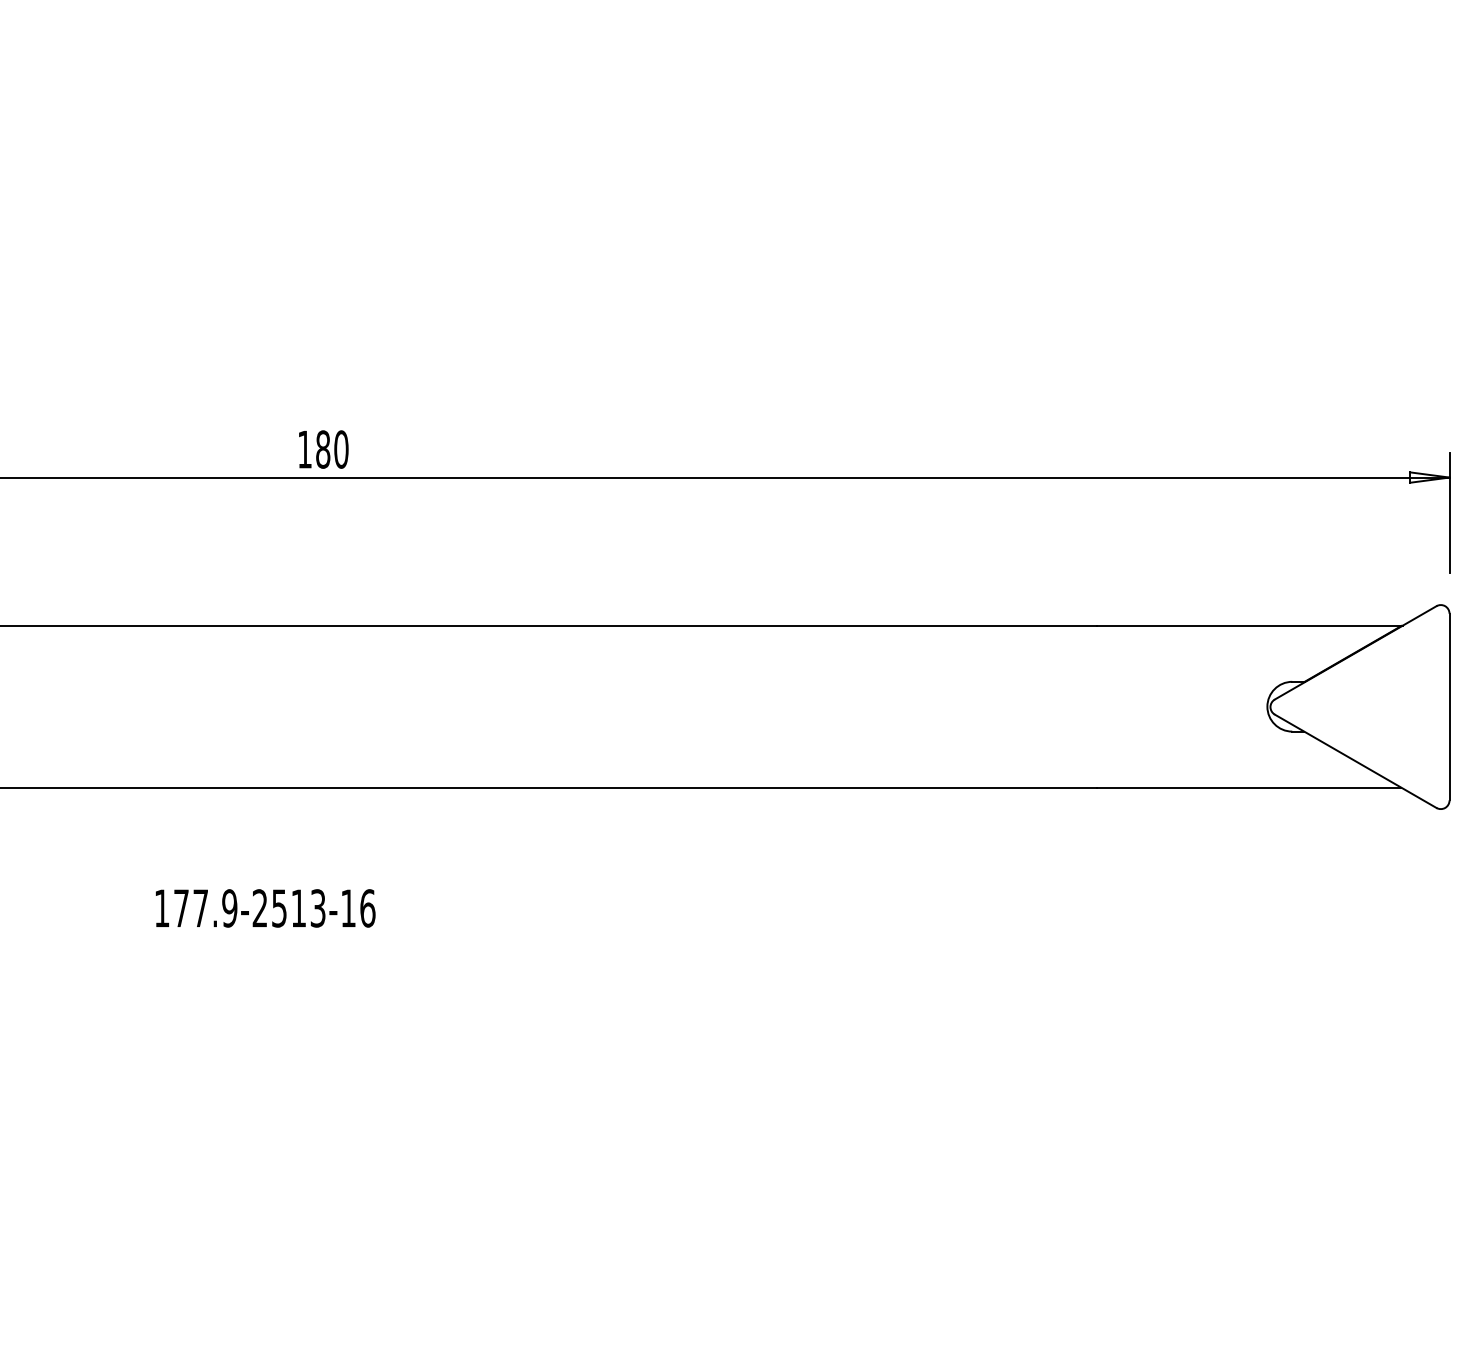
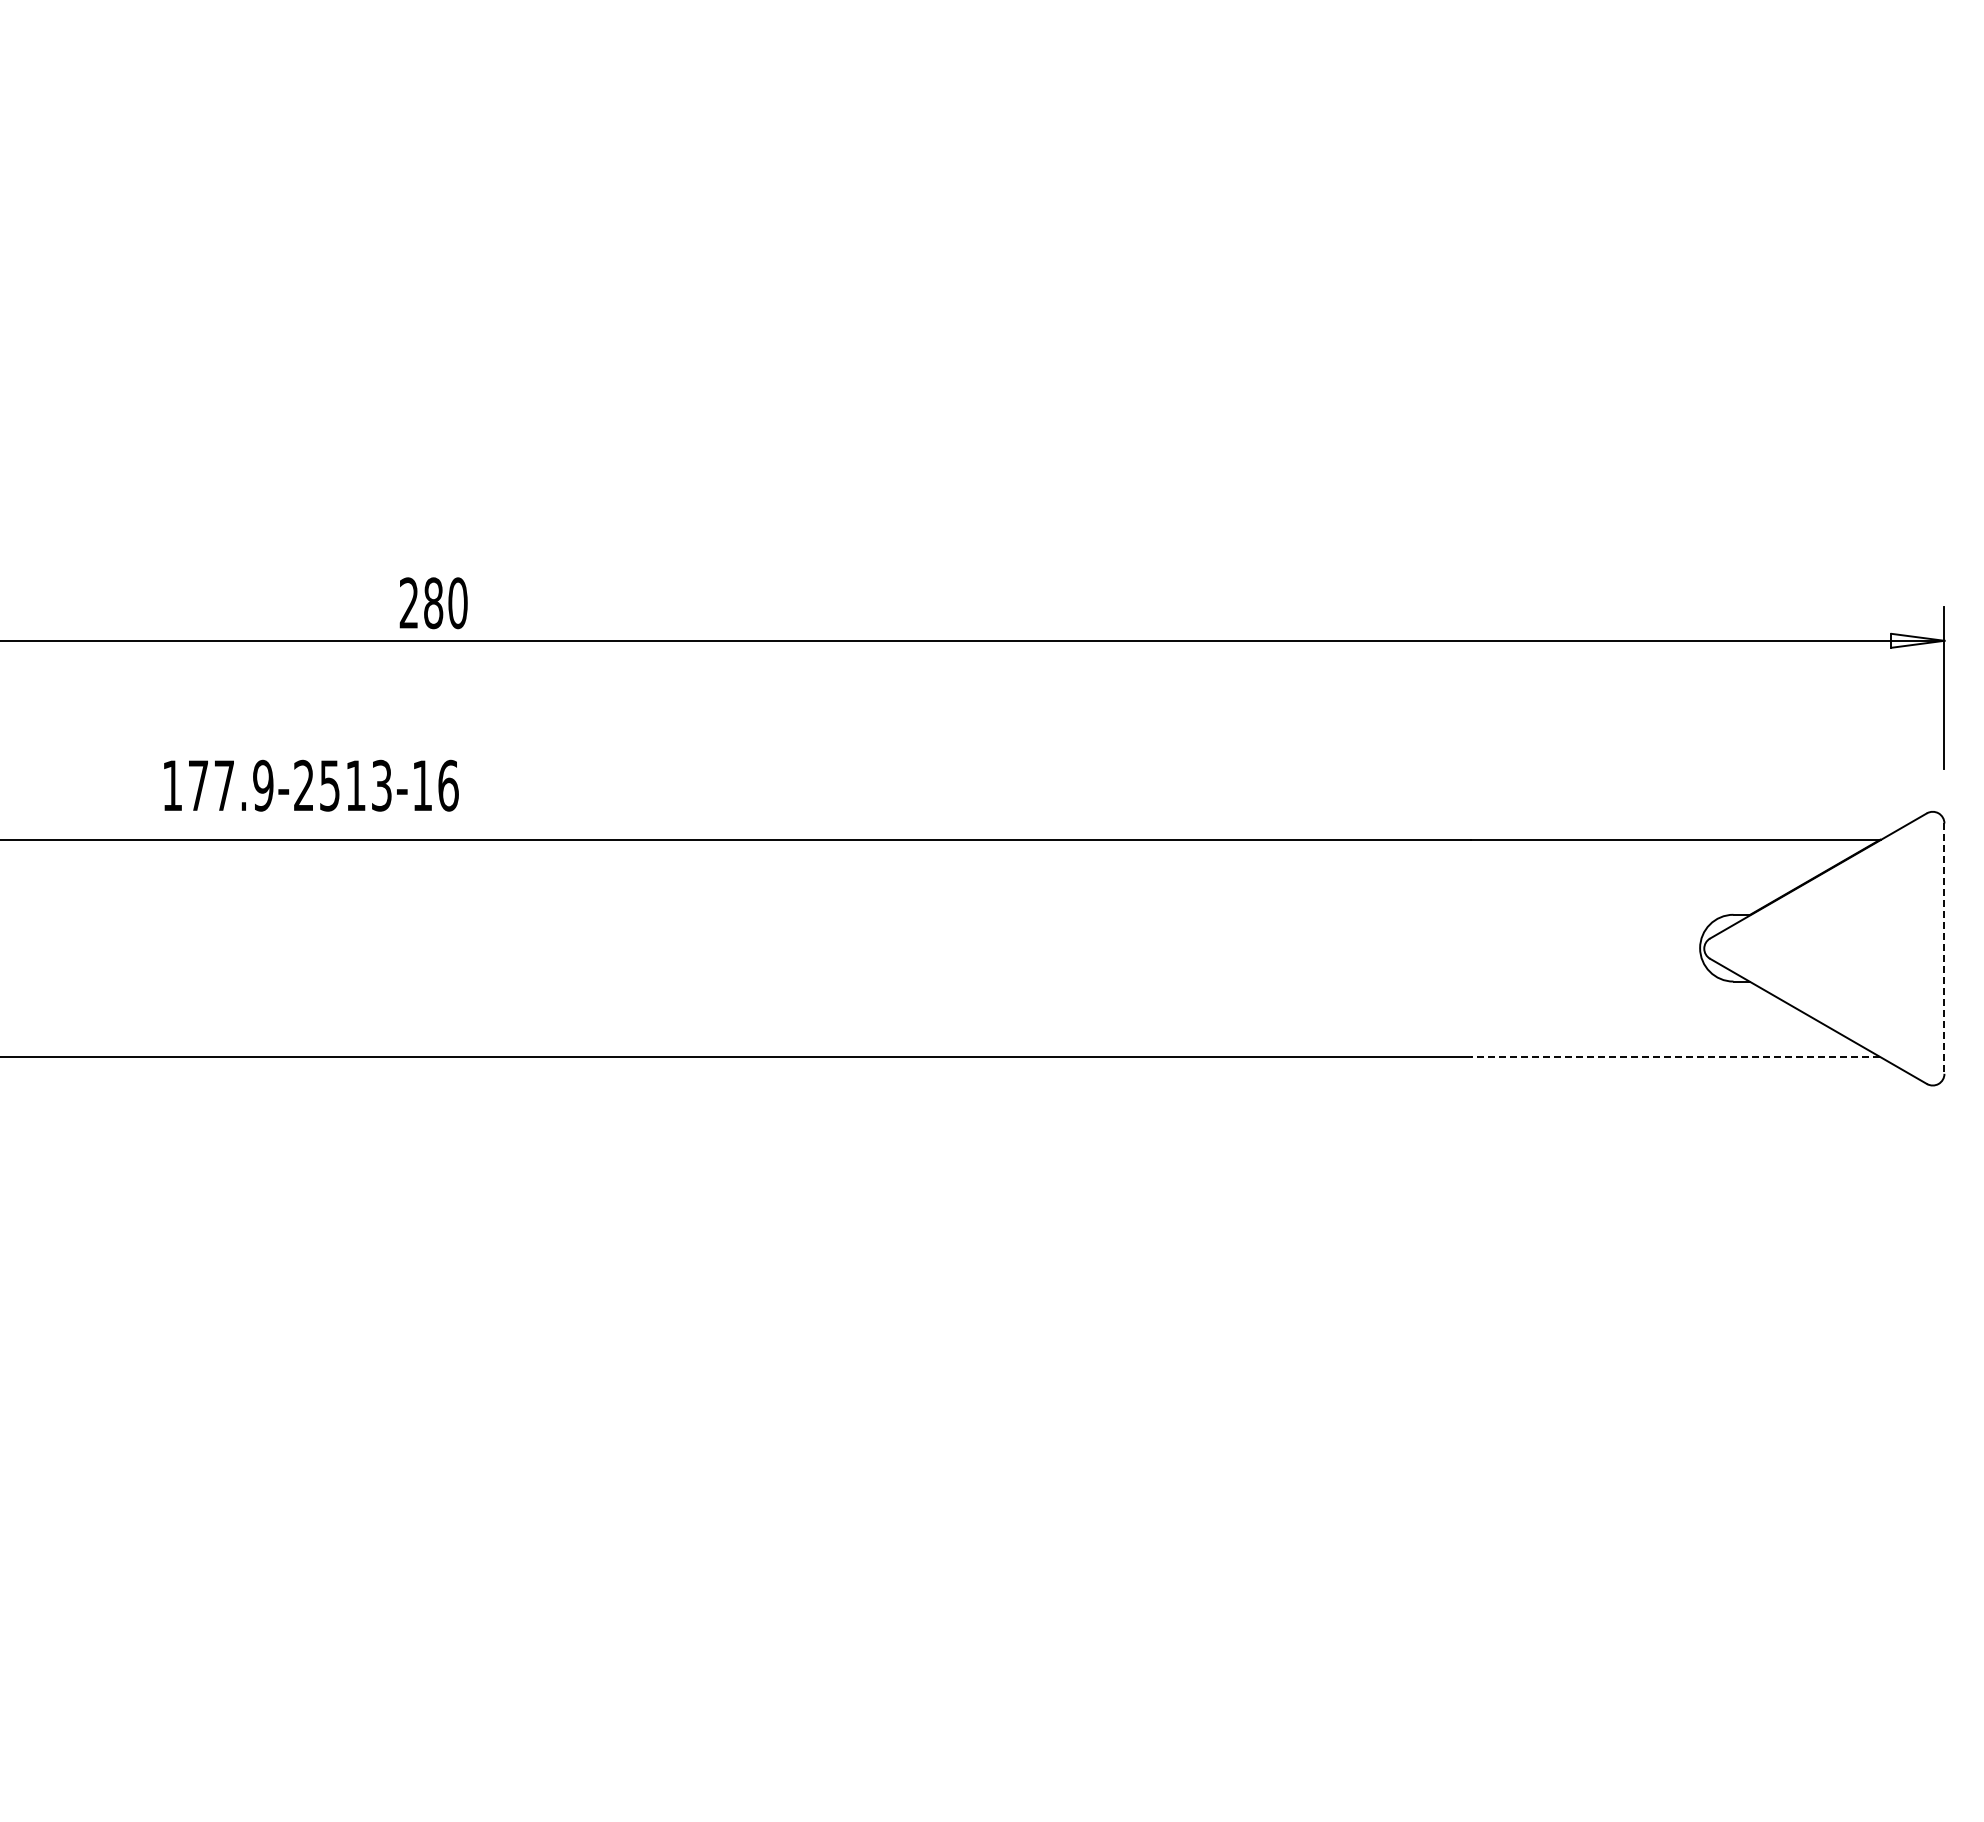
text: (304, 449) -> (408, 602), 180 -> 280
line: (1449, 707) -> (1944, 949), solid -> dashed
line: (1249, 787) -> (1675, 1056), solid -> dashed
text: (265, 908) -> (311, 785), moved

